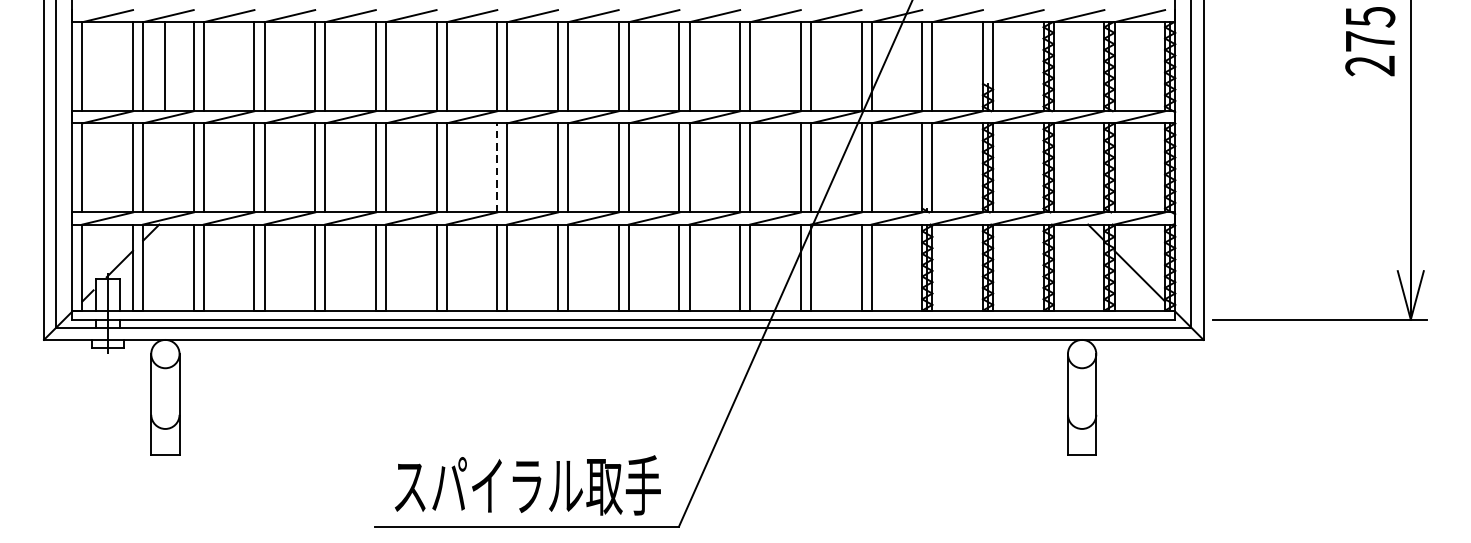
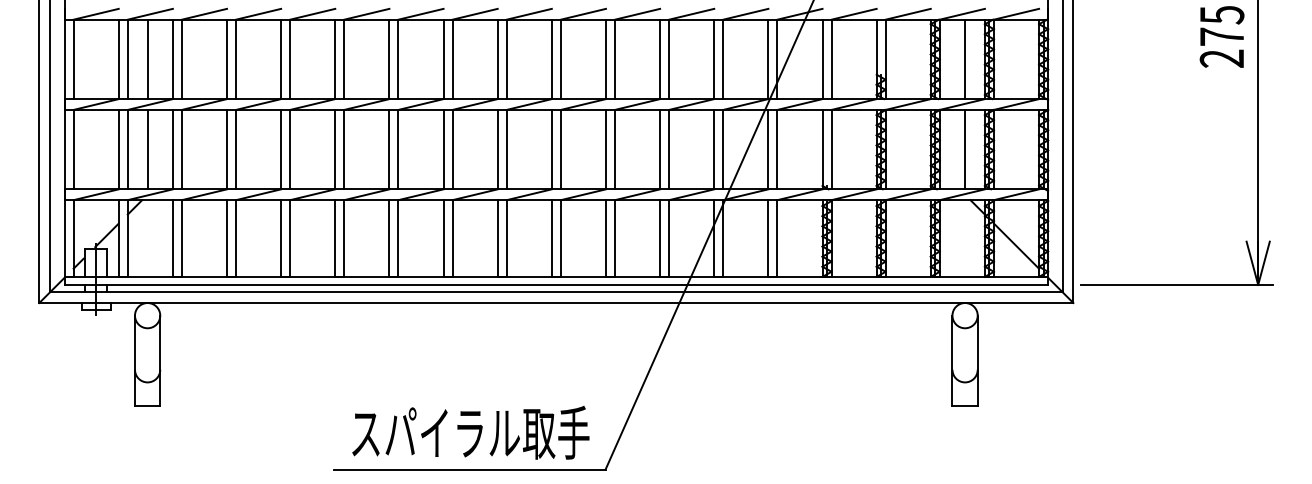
line: (1082, 66) -> (965, 59), added
line: (165, 167) -> (147, 149), added
line: (497, 167) -> (443, 149), dashed -> solid
line: (1082, 167) -> (965, 149), added

